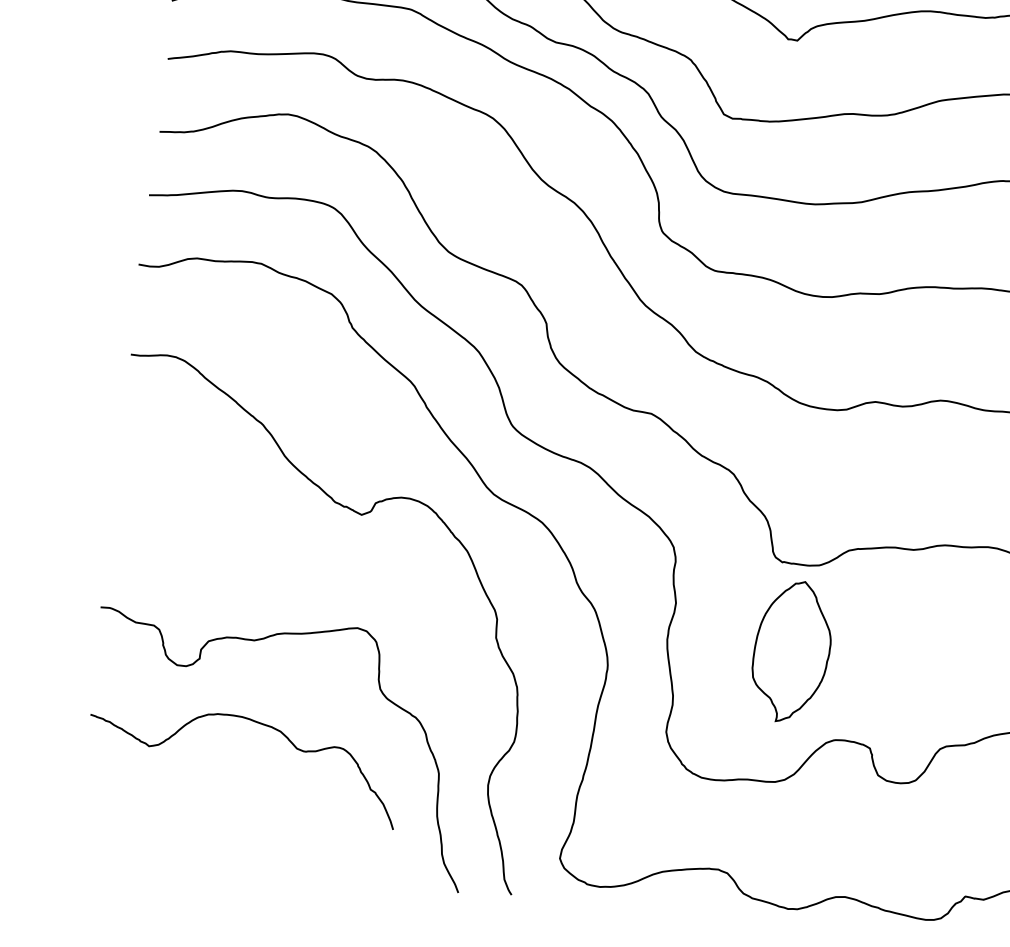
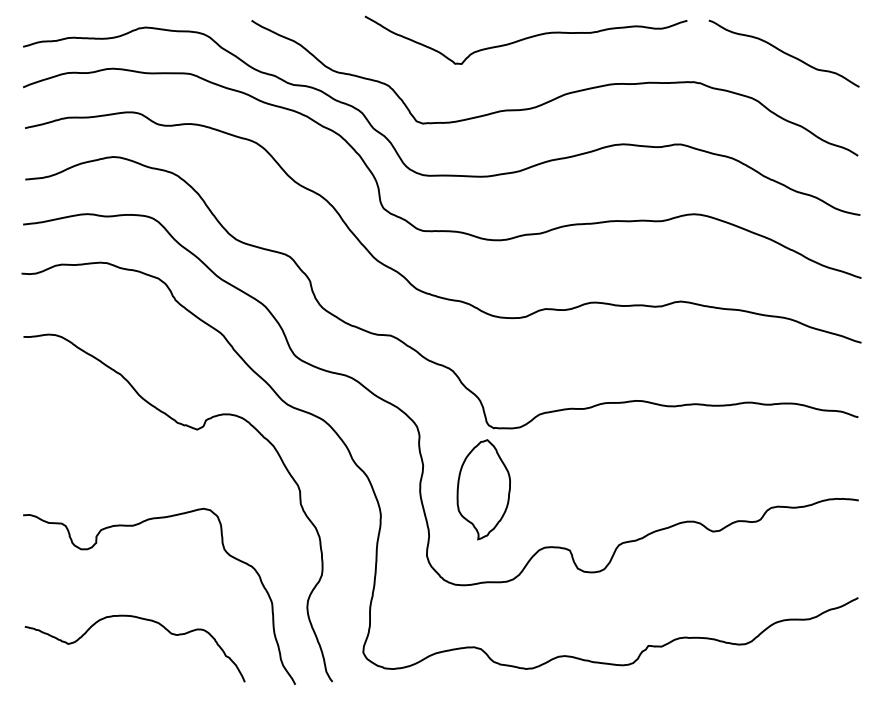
part: (791, 651) -> (483, 489), moved
curve: (255, 723) -> (140, 619), moved

